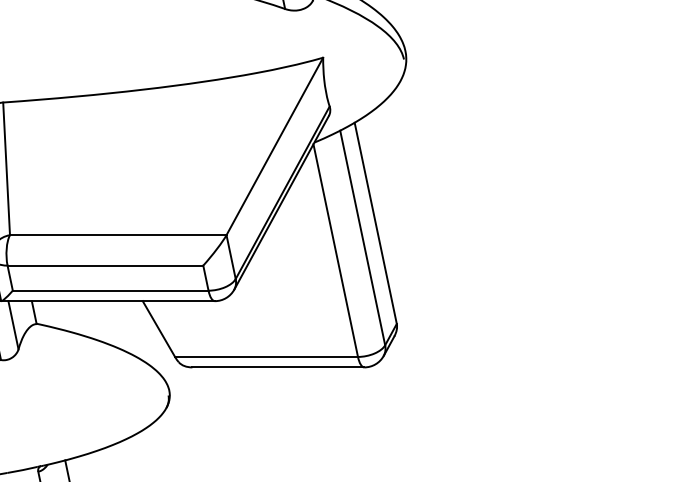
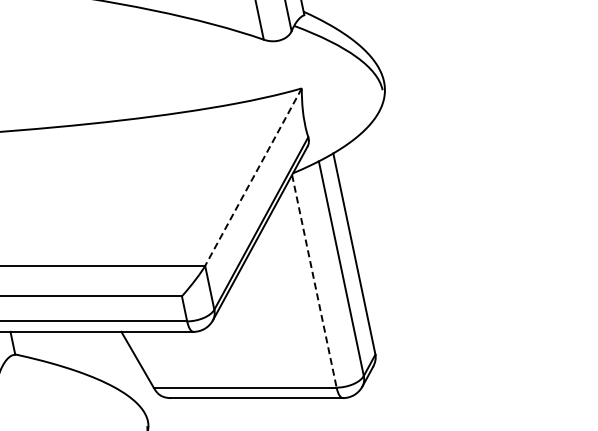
line: (274, 146) -> (253, 177), solid -> dashed
line: (335, 250) -> (314, 281), solid -> dashed

